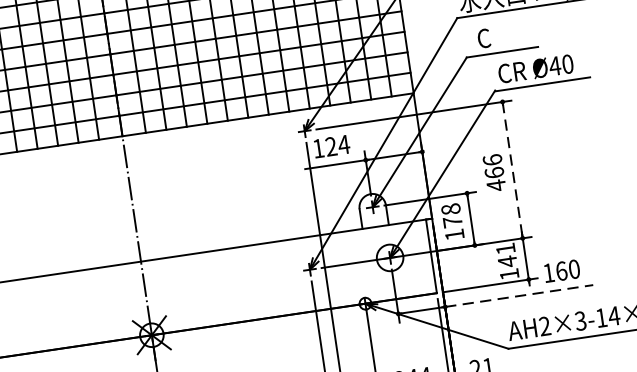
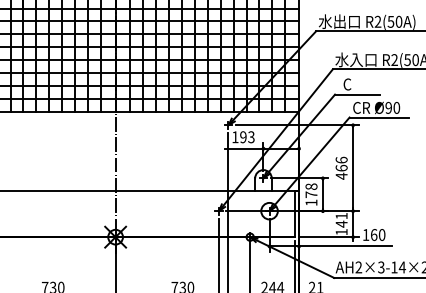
text: (554, 65) -> (388, 107), Ø40 -> Ø90
text: (337, 146) -> (247, 137), 124 -> 193
line: (513, 168) -> (353, 167), dashed -> solid
line: (518, 296) -> (345, 246), dashed -> solid

